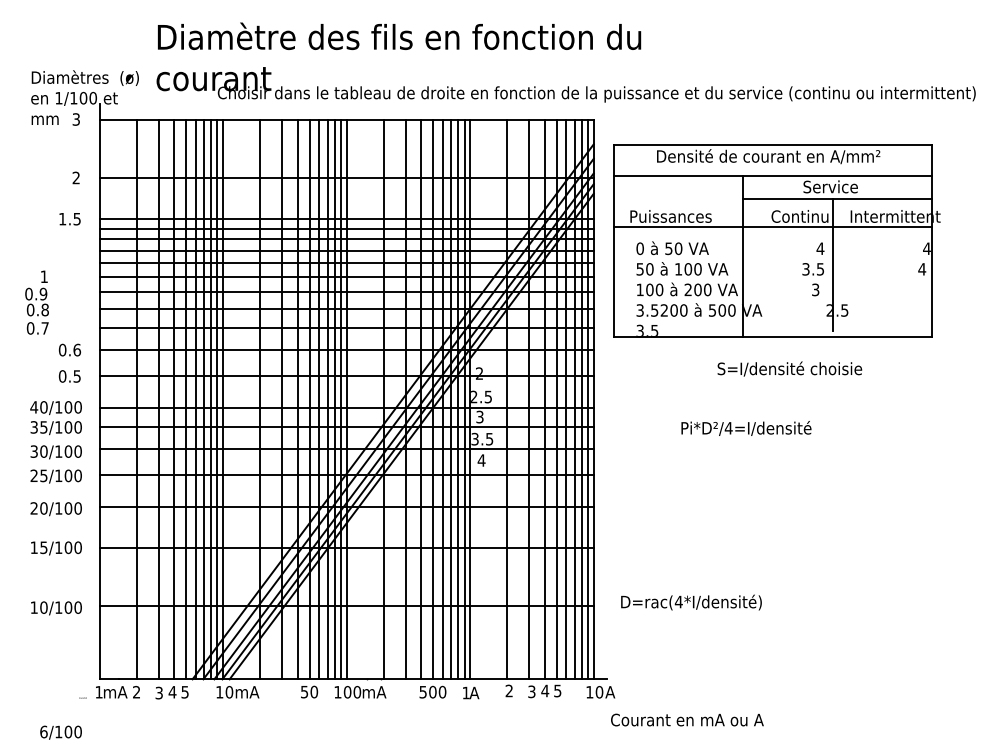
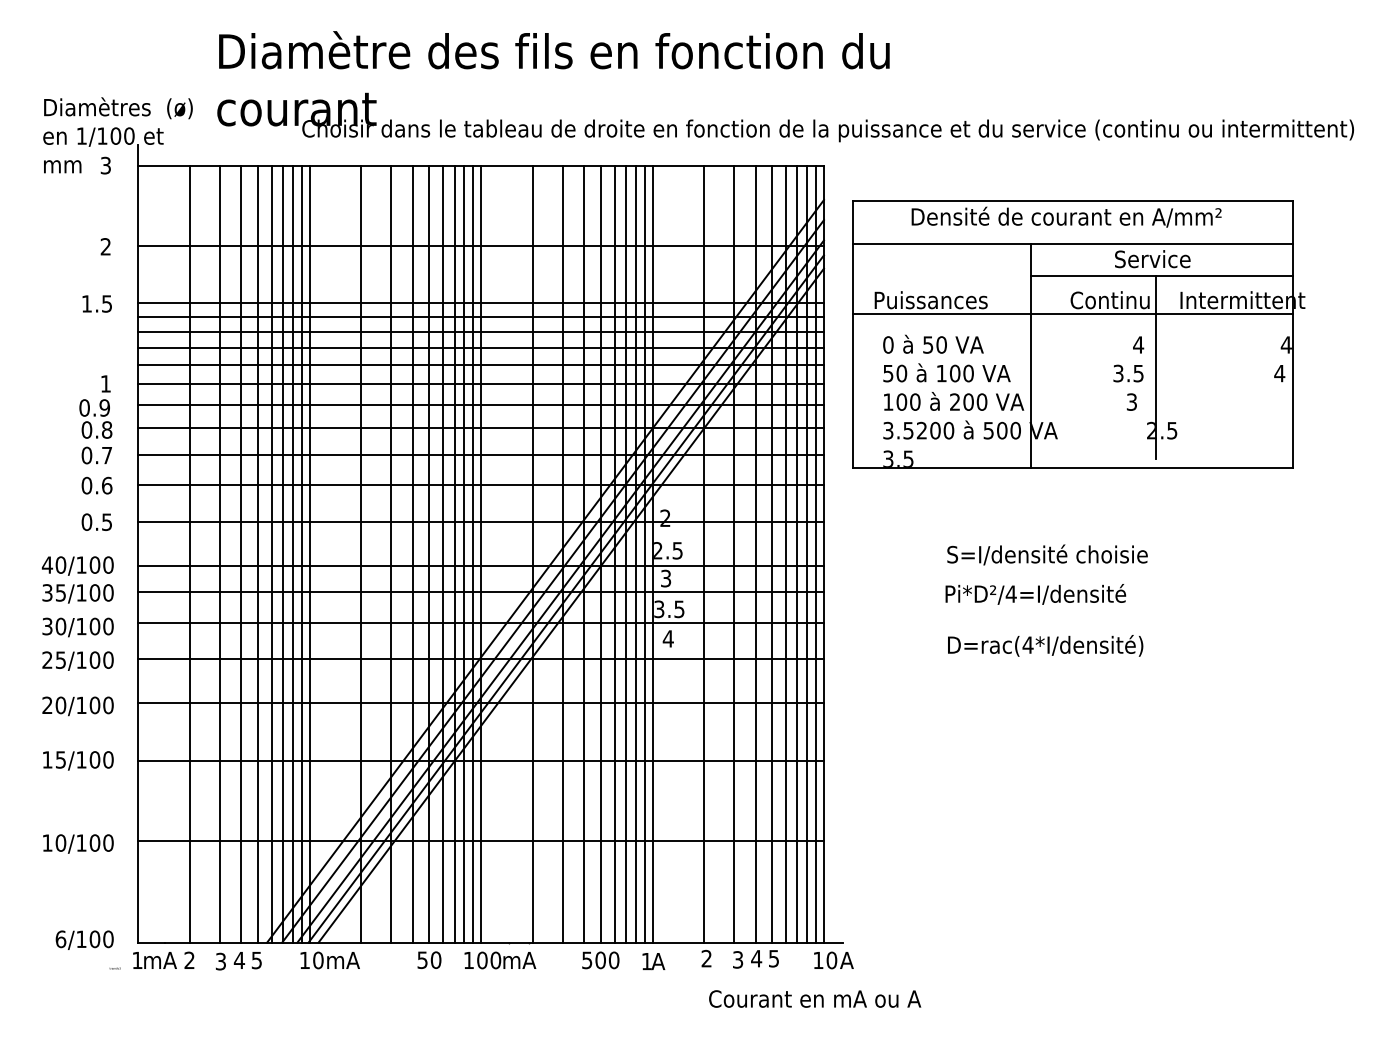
text: (36, 302) -> (95, 419), moved
text: (789, 368) -> (1047, 554), moved
text: (691, 602) -> (1045, 645), moved
text: (687, 719) -> (815, 998), moved
text: (60, 732) -> (83, 939), moved

